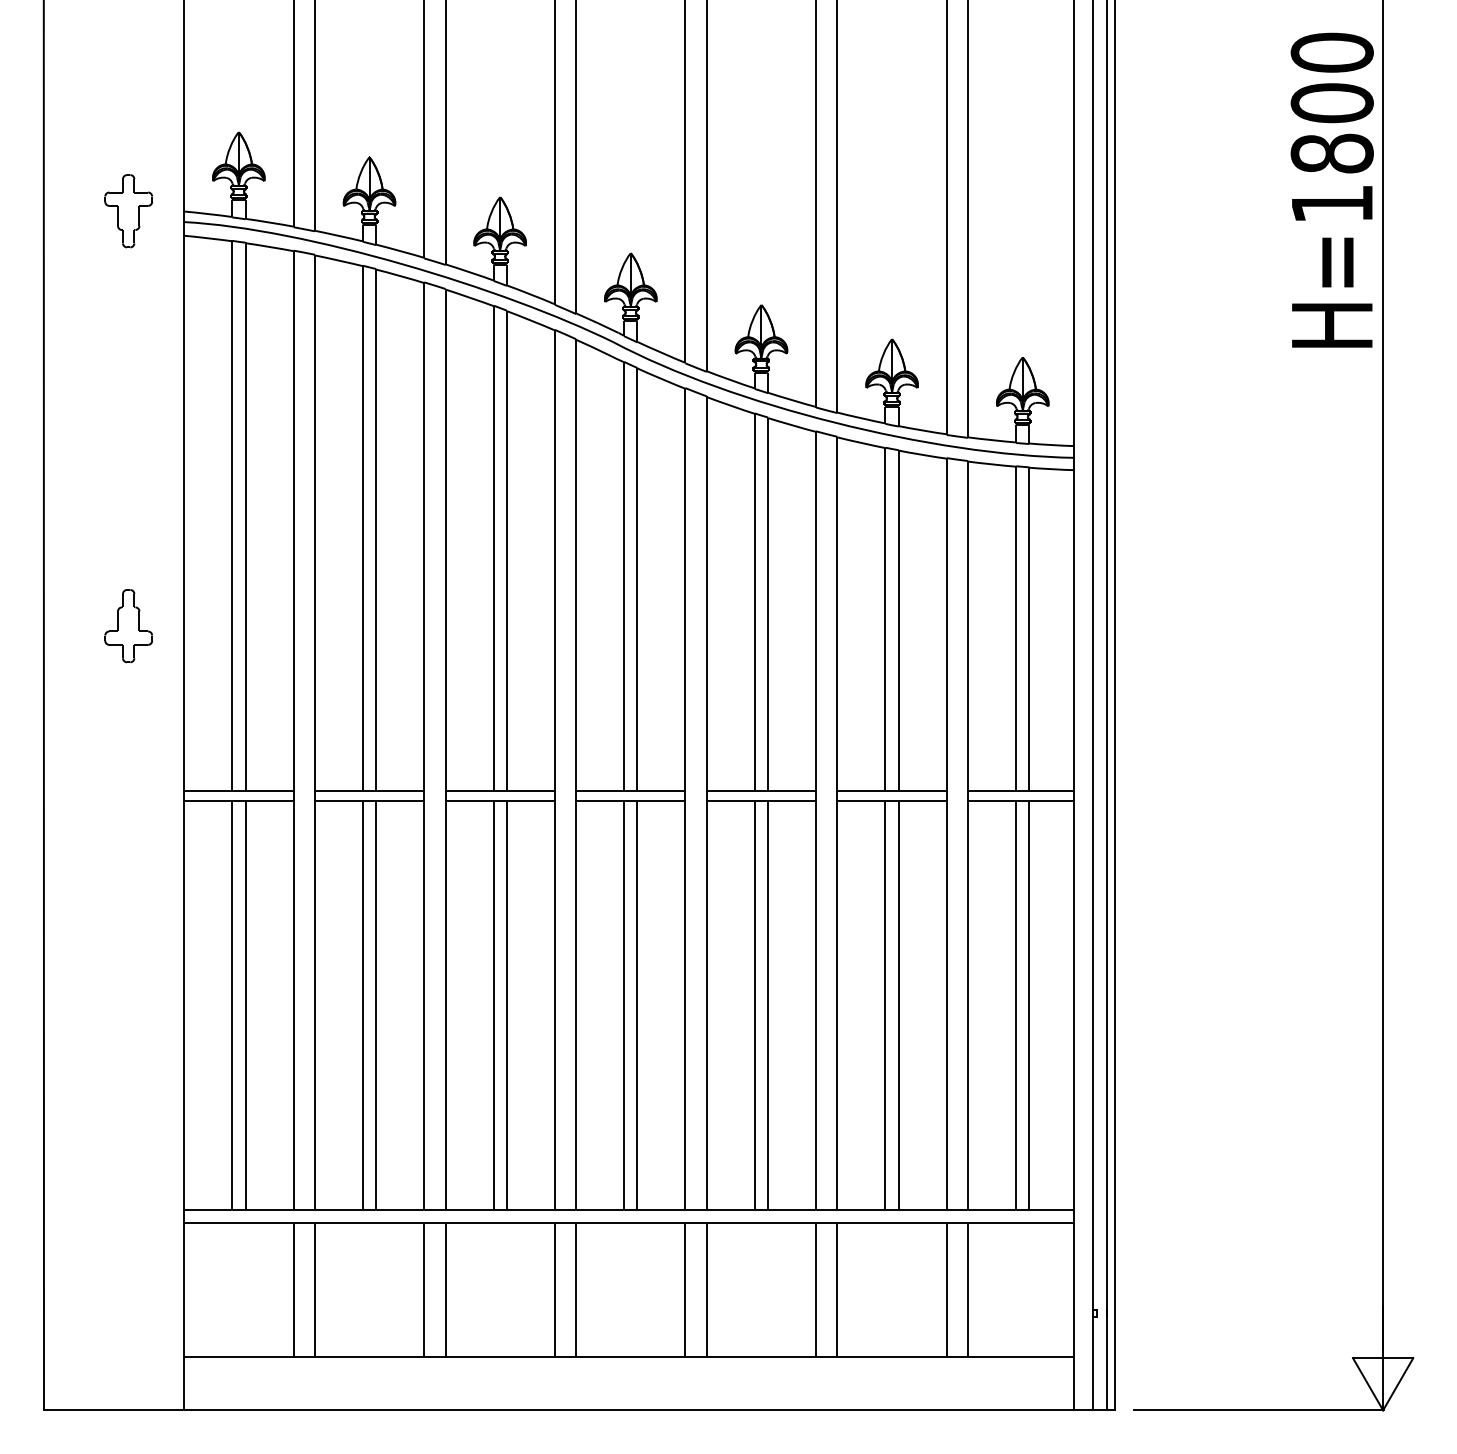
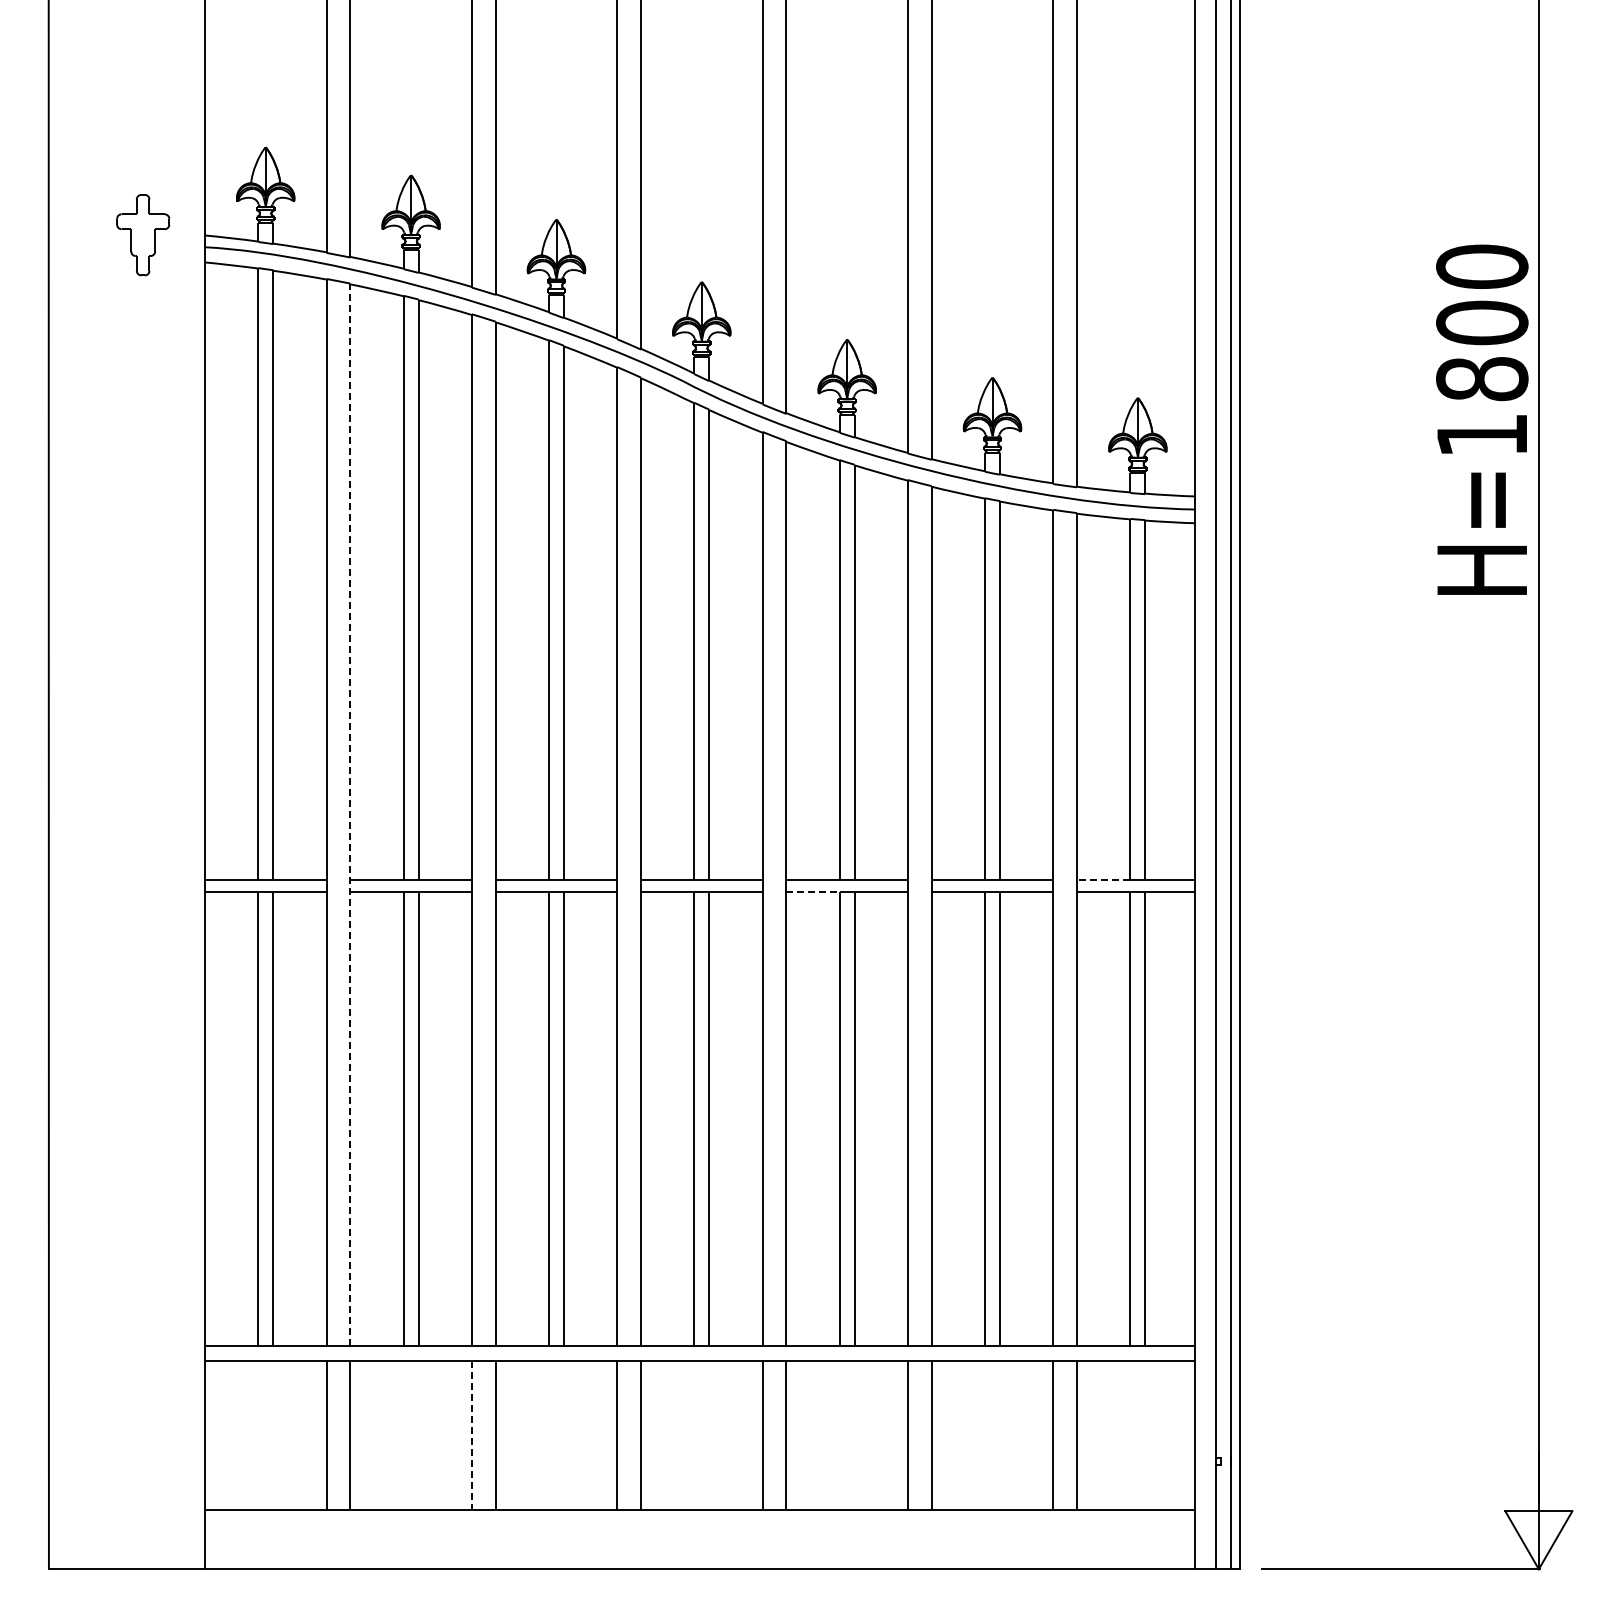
text: (1332, 189) -> (1482, 419), moved
part: (129, 625) -> (143, 696), removed
line: (315, 731) -> (350, 814), solid -> dashed
line: (991, 790) -> (1103, 879), solid -> dashed
line: (731, 801) -> (813, 891), solid -> dashed
line: (423, 1290) -> (471, 1435), solid -> dashed

